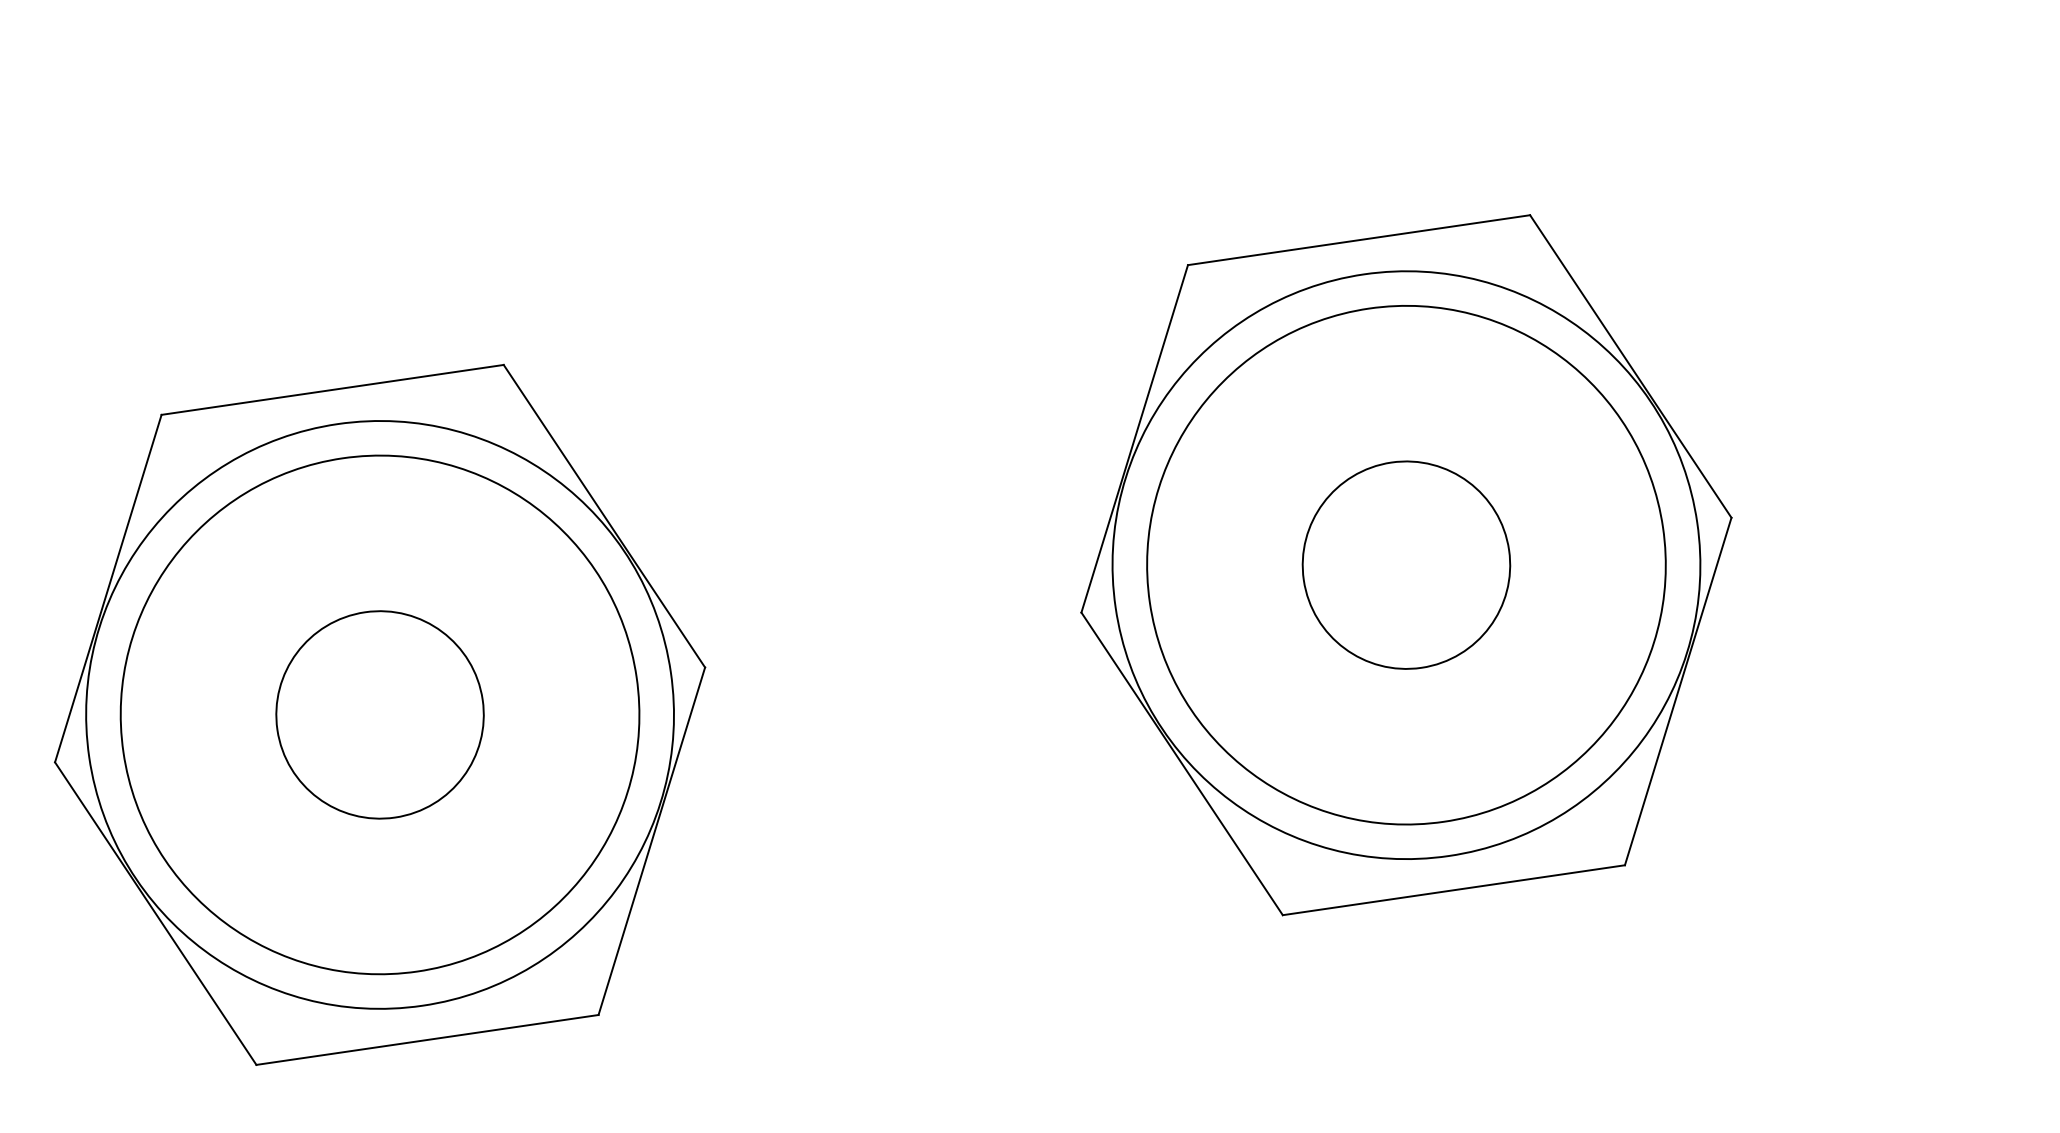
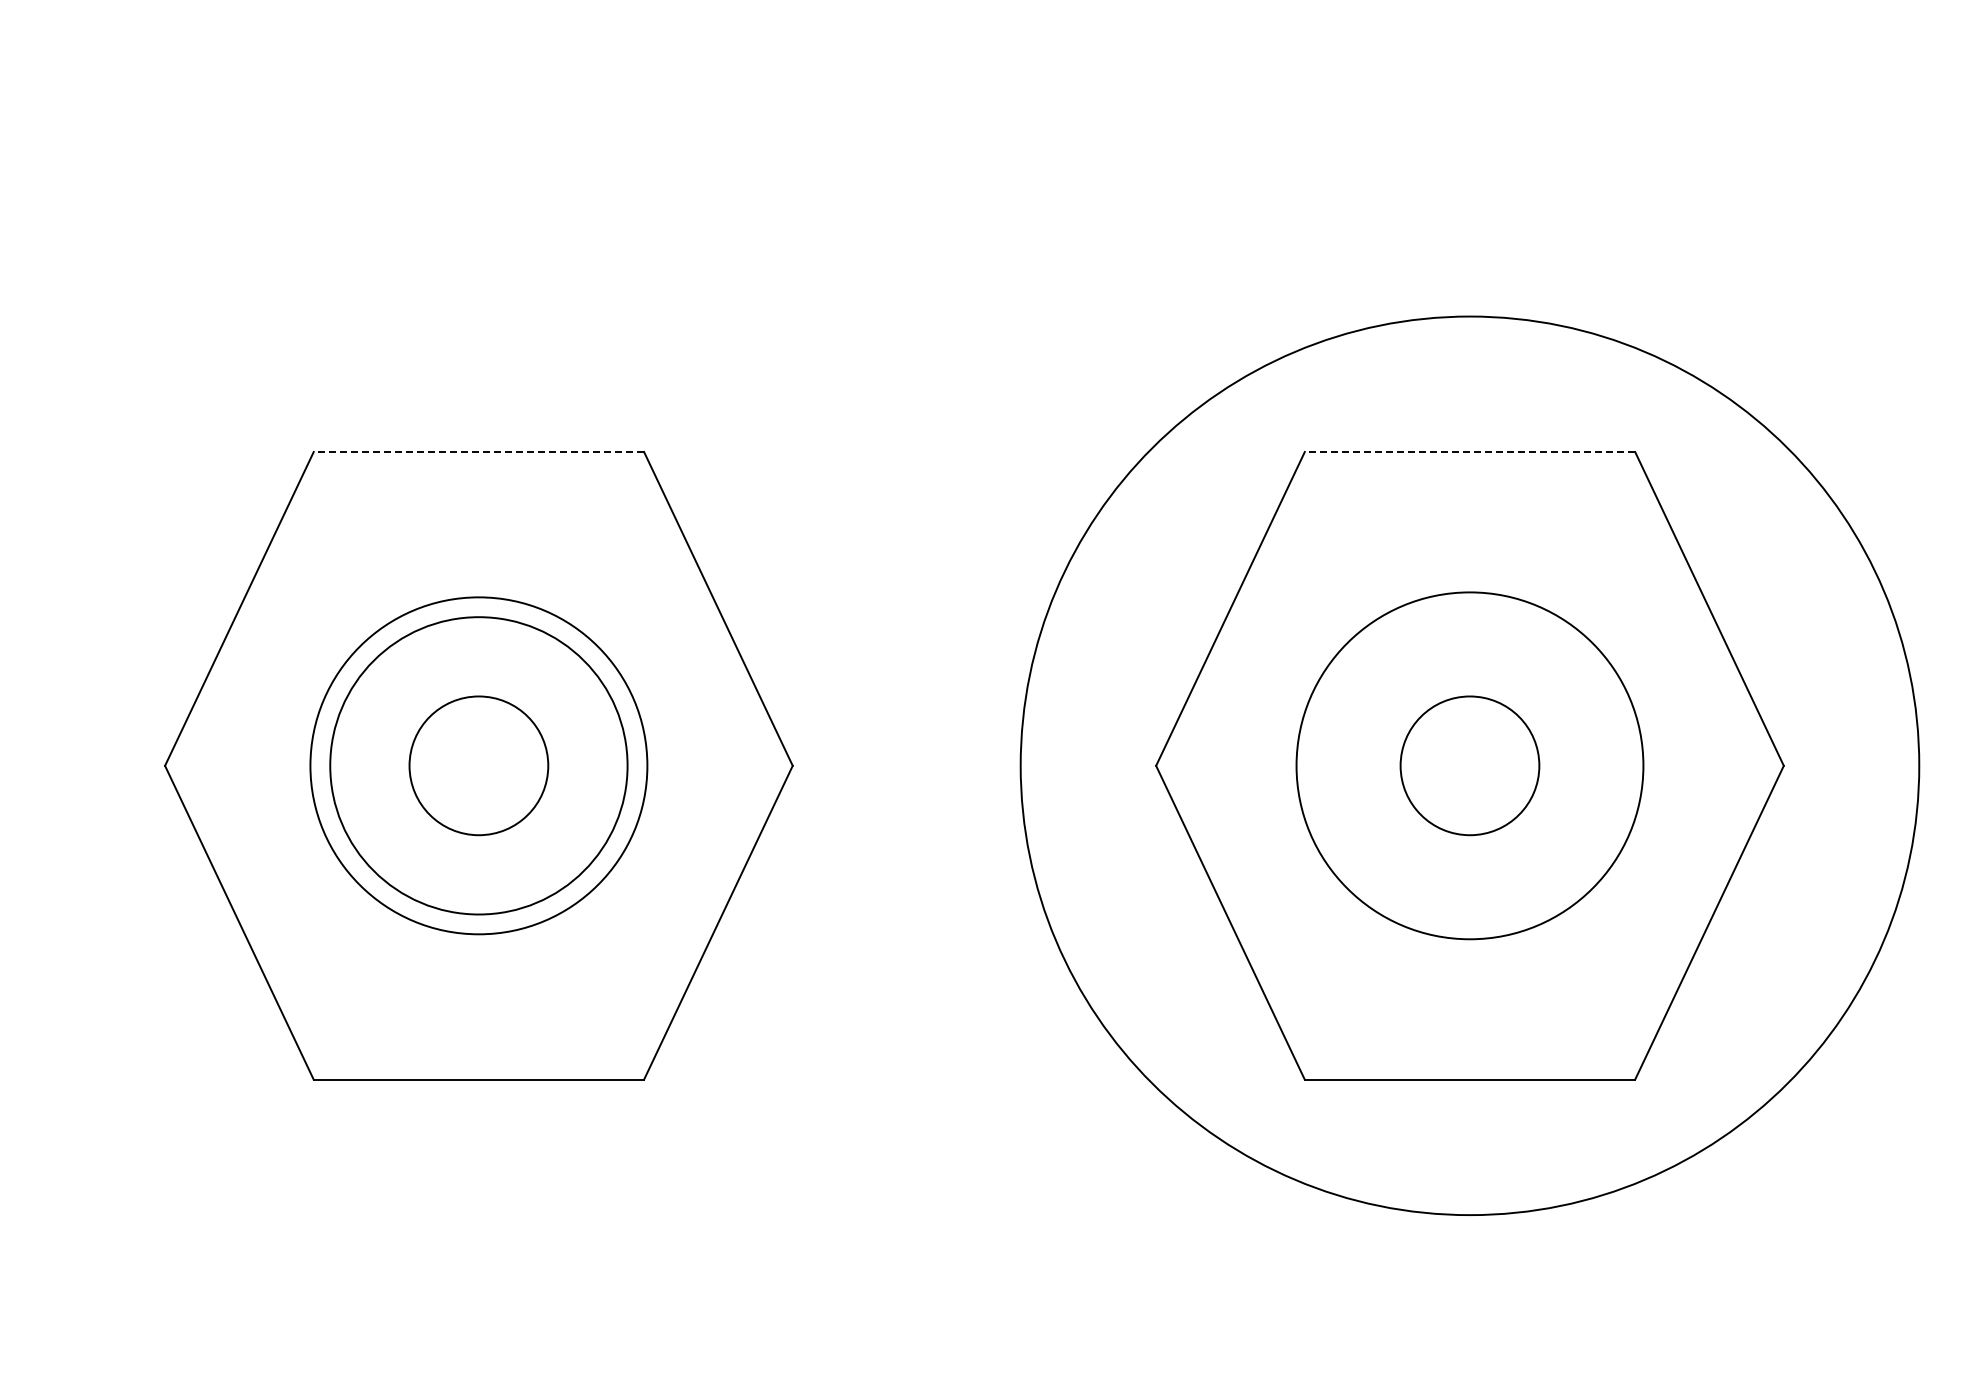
line: (1358, 240) -> (1469, 452), solid -> dashed
line: (332, 390) -> (478, 452), solid -> dashed
circle: (1405, 564) -> (1469, 765), size x0.7
circle: (1405, 564) -> (1469, 765), size x0.7
circle: (1405, 564) -> (1469, 765), size x1.6
circle: (379, 714) -> (478, 765), size x0.6
circle: (379, 714) -> (478, 765), size x0.6
circle: (379, 714) -> (478, 765), size x0.7

